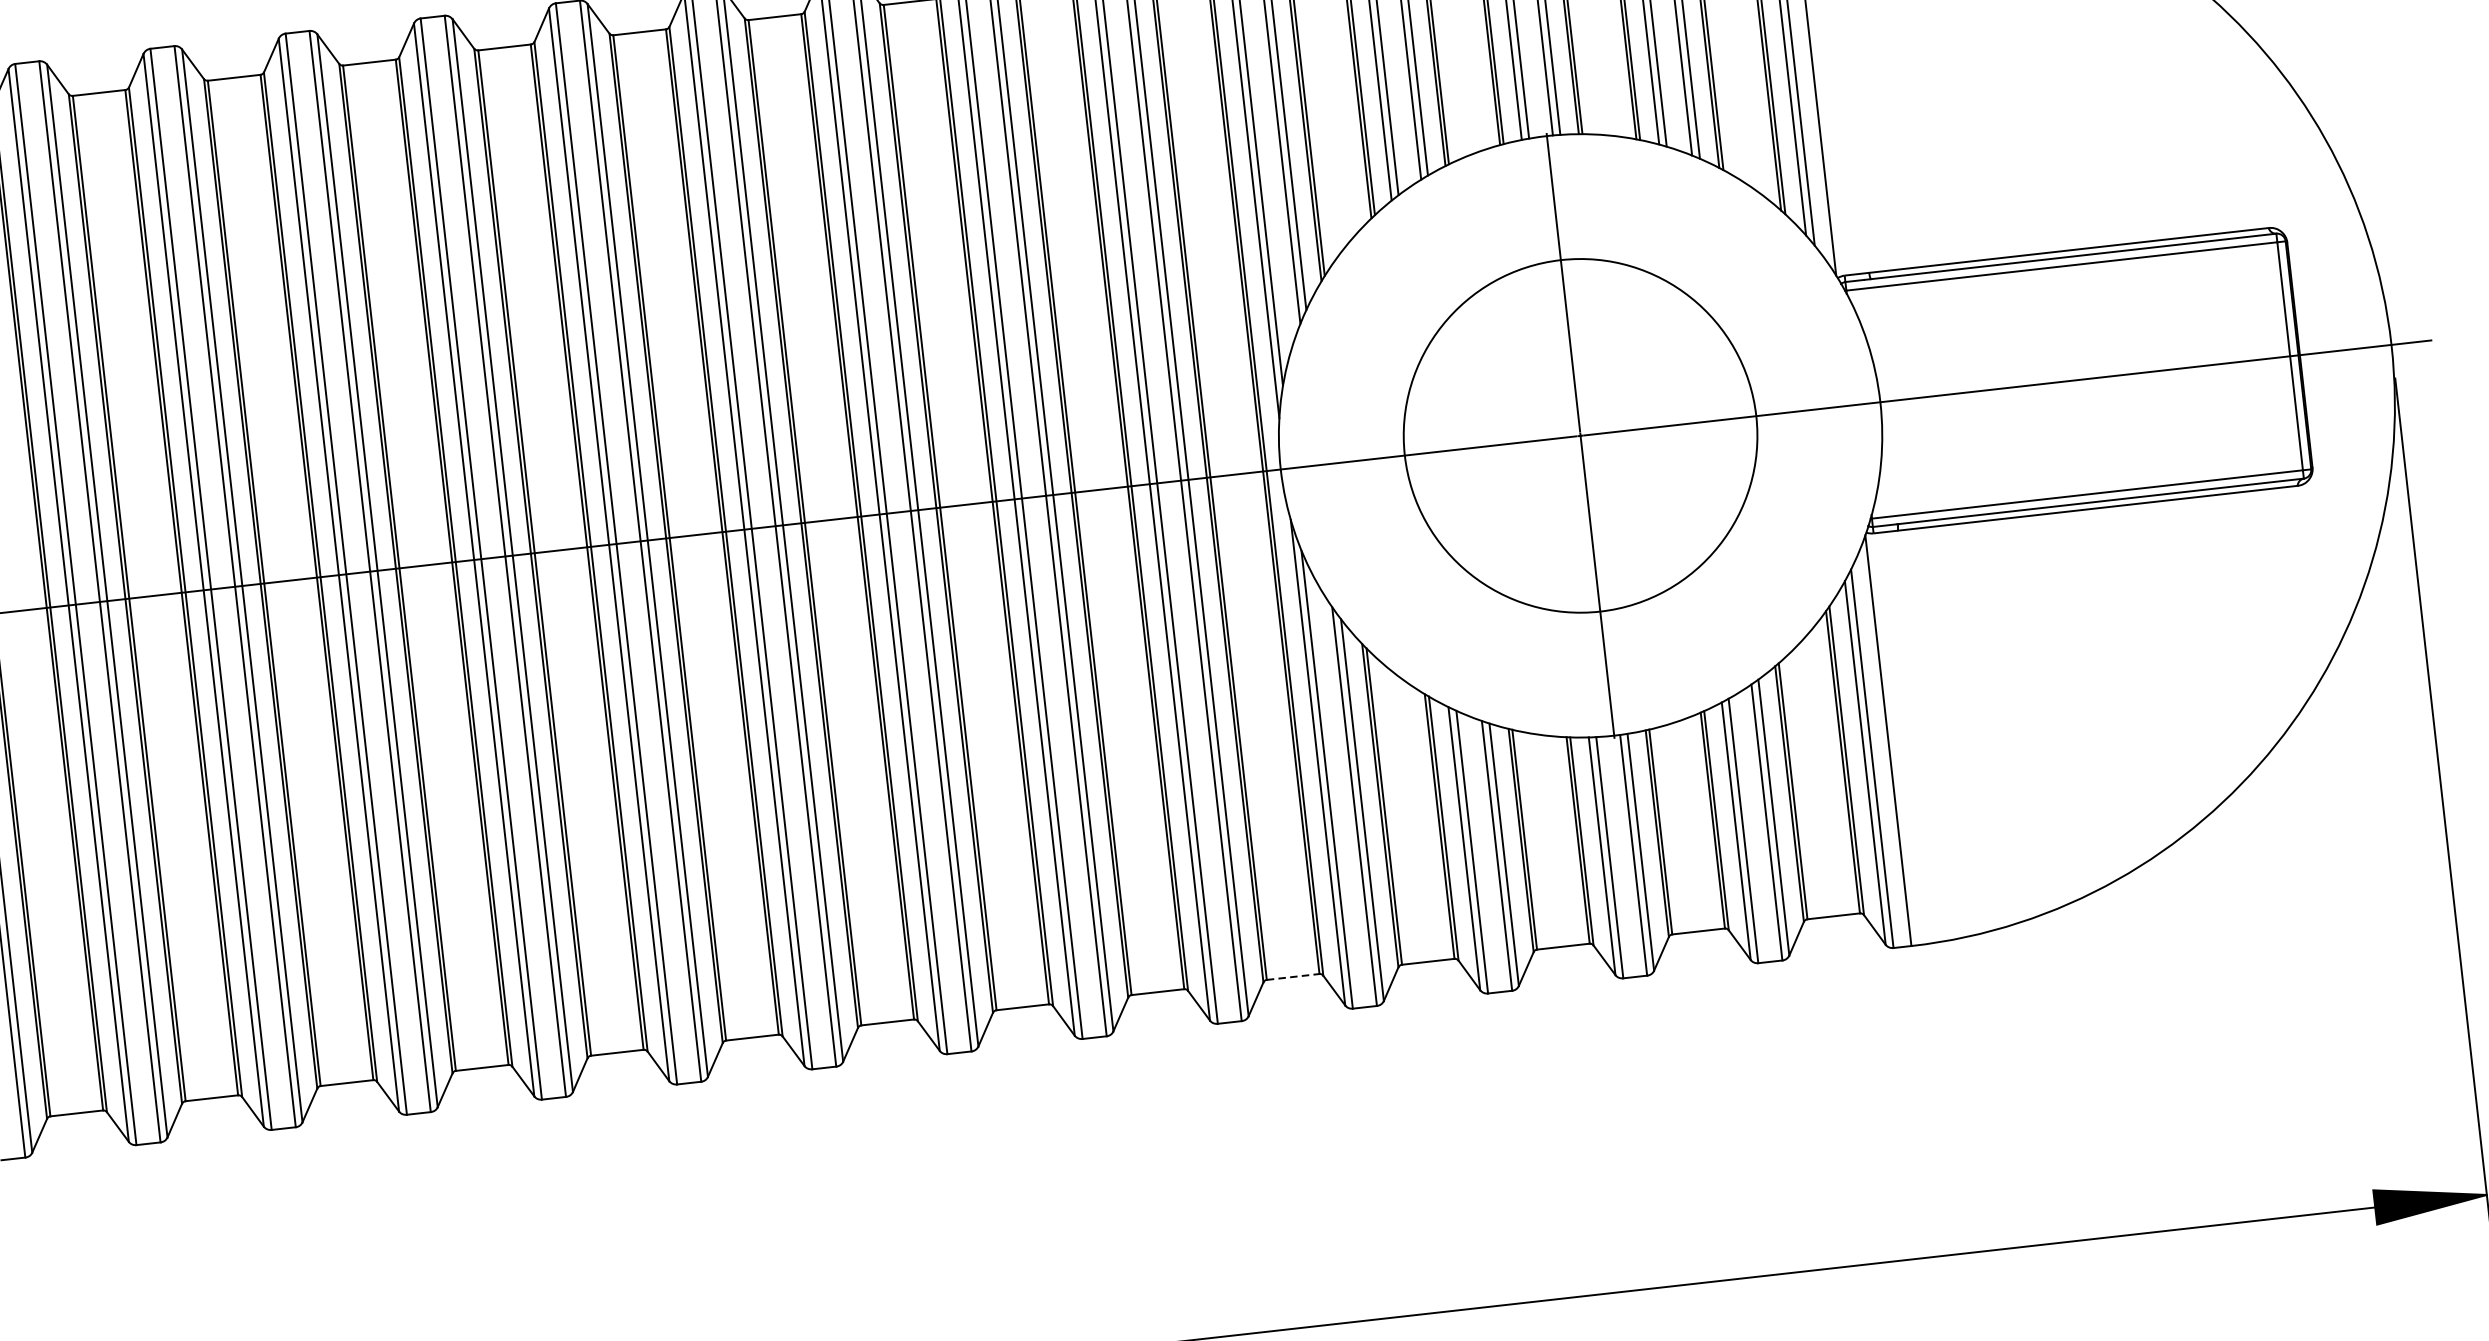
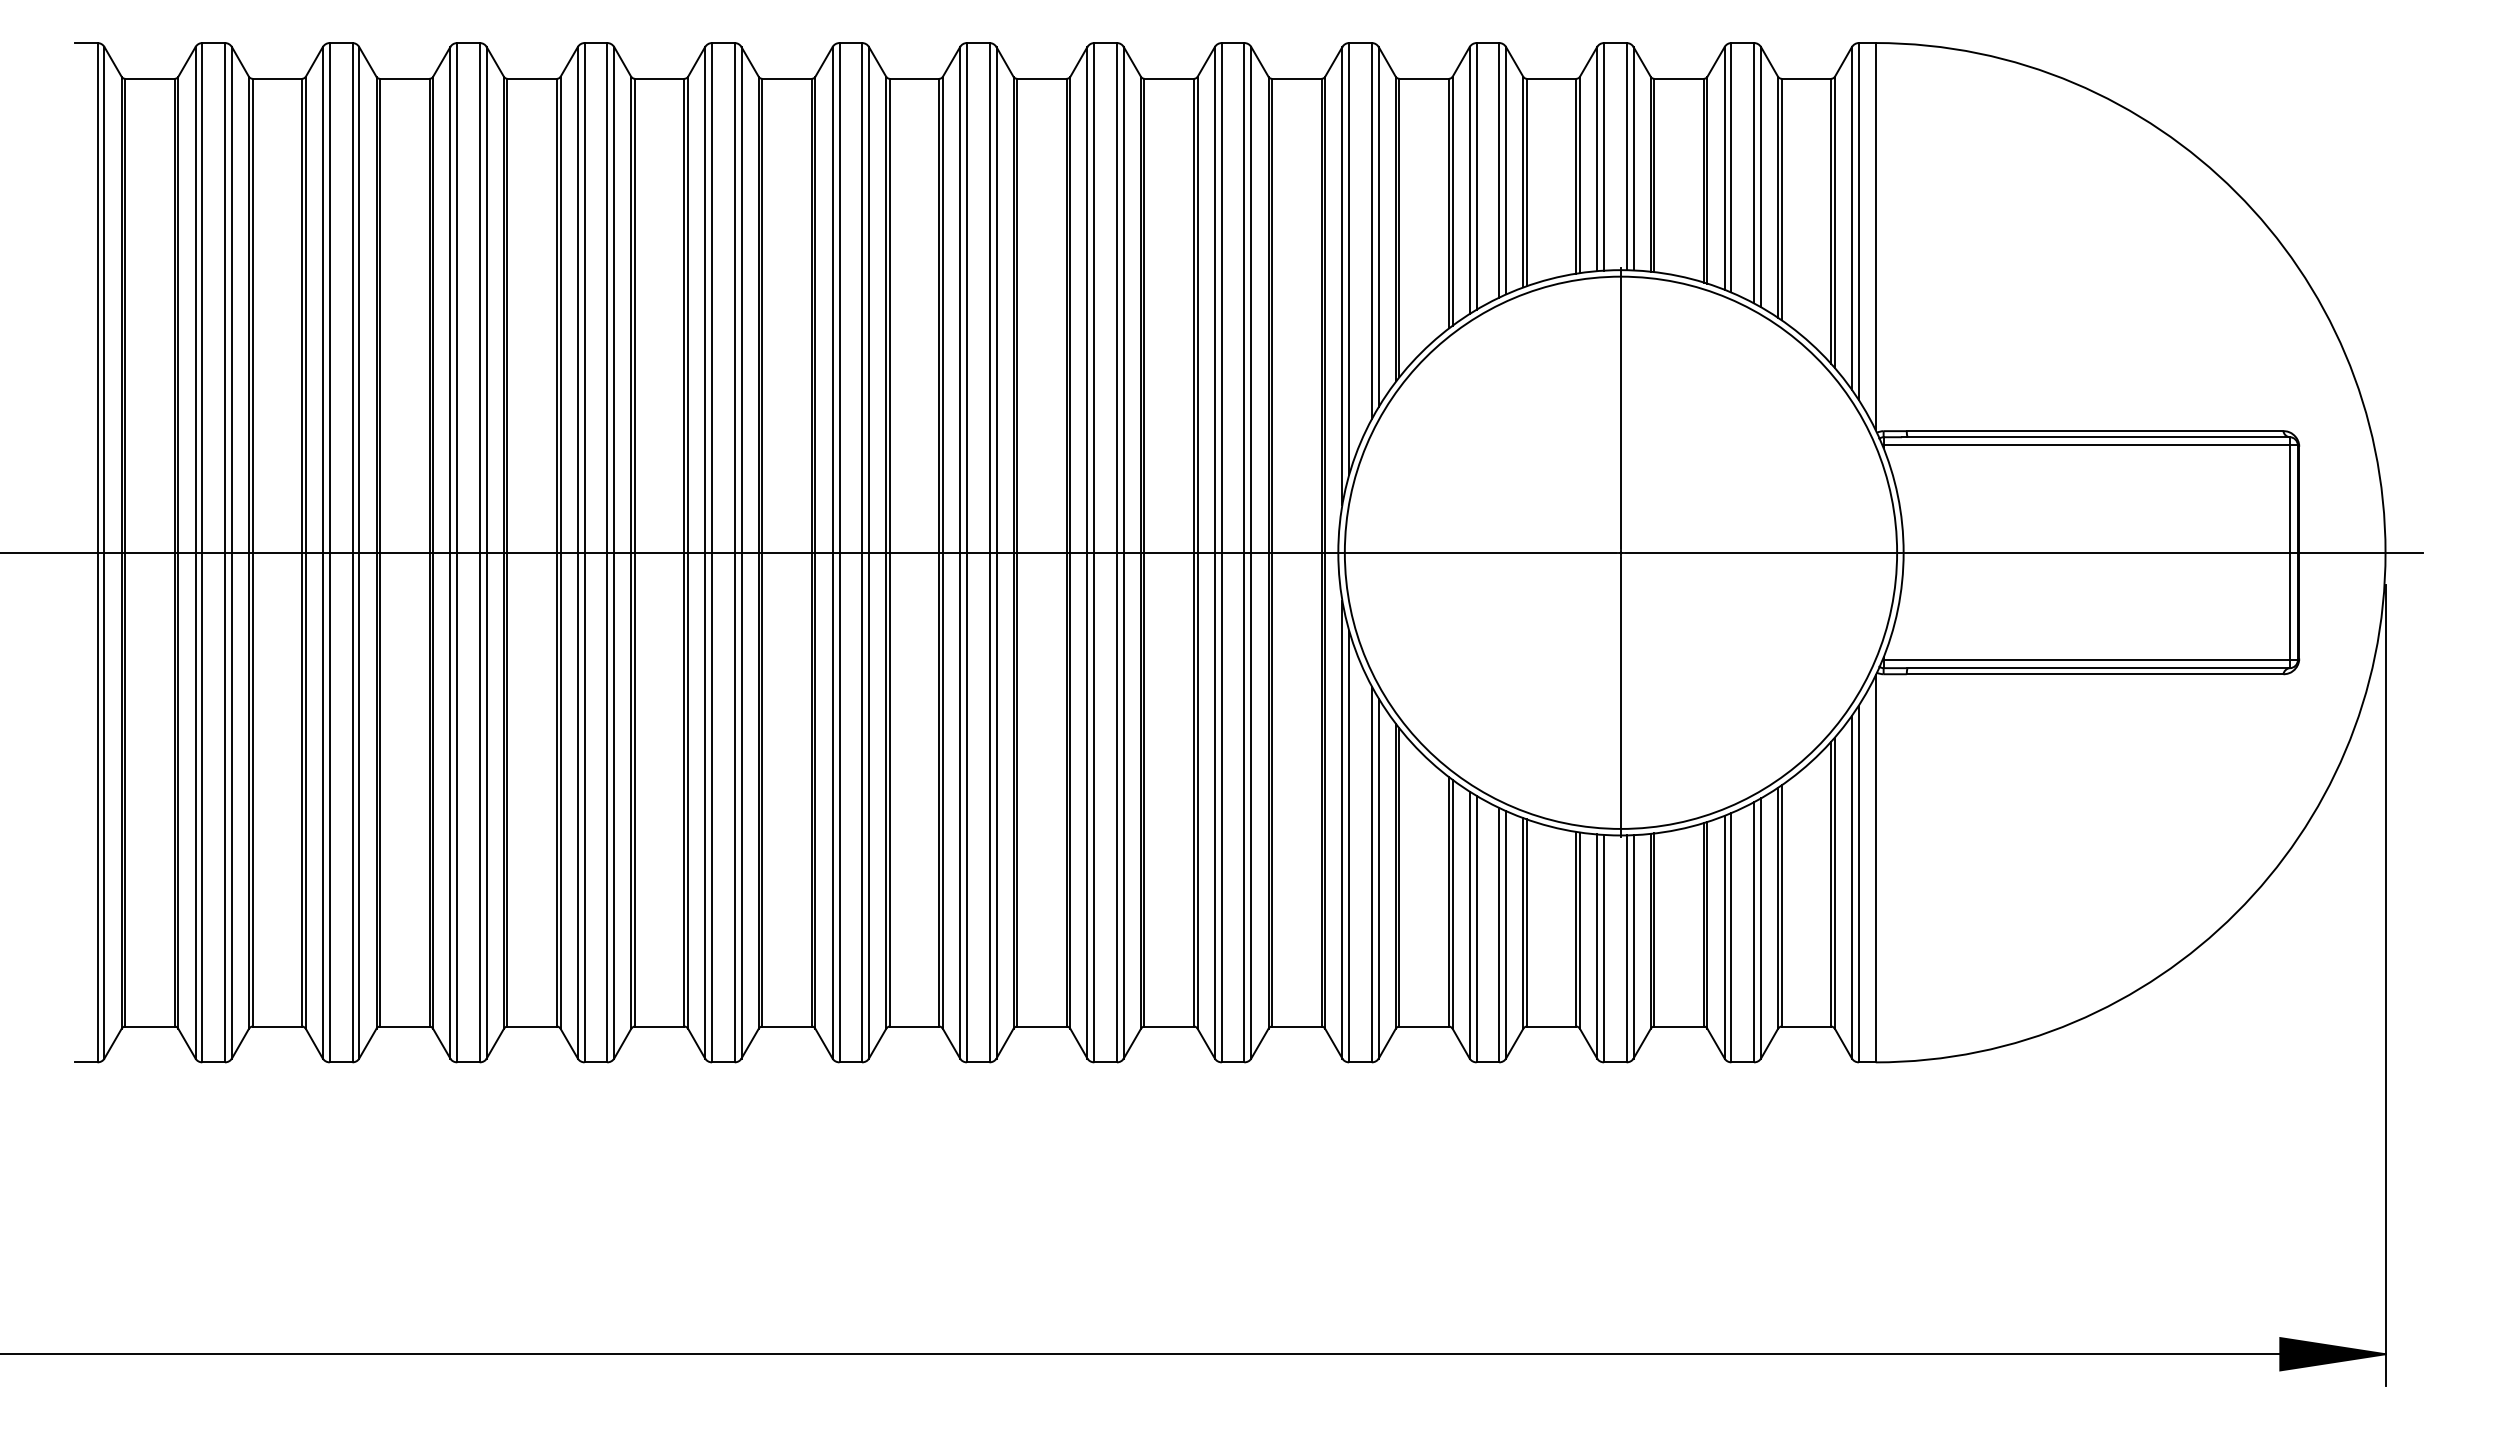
circle: (1580, 435) -> (1620, 552), size x1.67
line: (1292, 976) -> (1296, 1026), dashed -> solid

